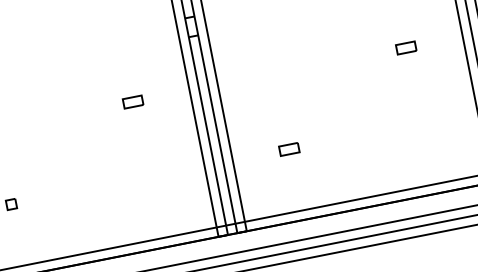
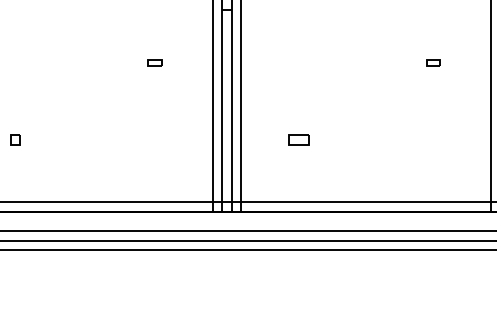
part: (406, 47) -> (433, 62), size x0.7
part: (132, 101) -> (154, 62), size x0.7

